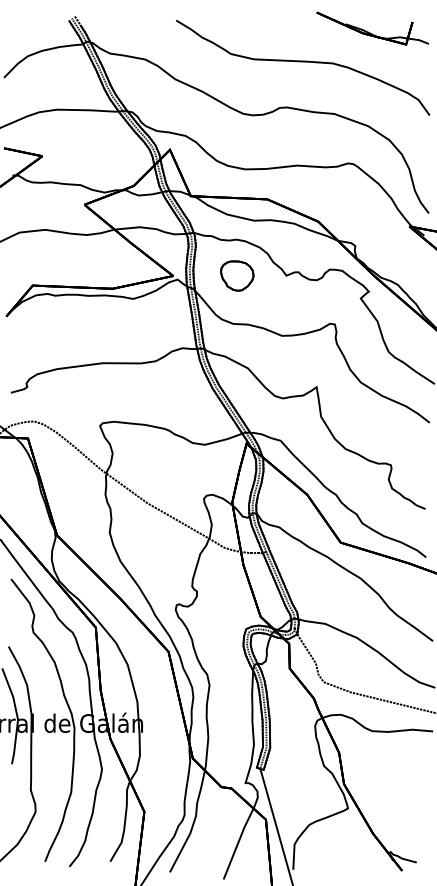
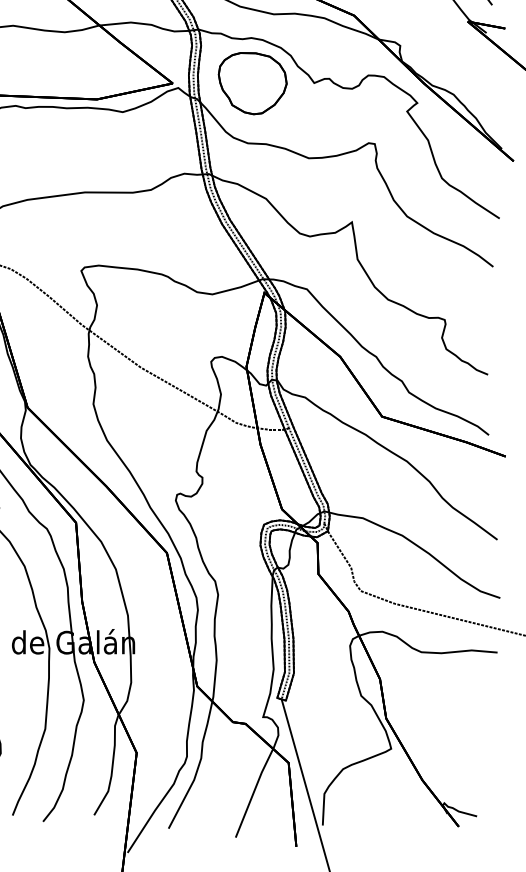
part: (237, 275) -> (253, 82), size x1.67

